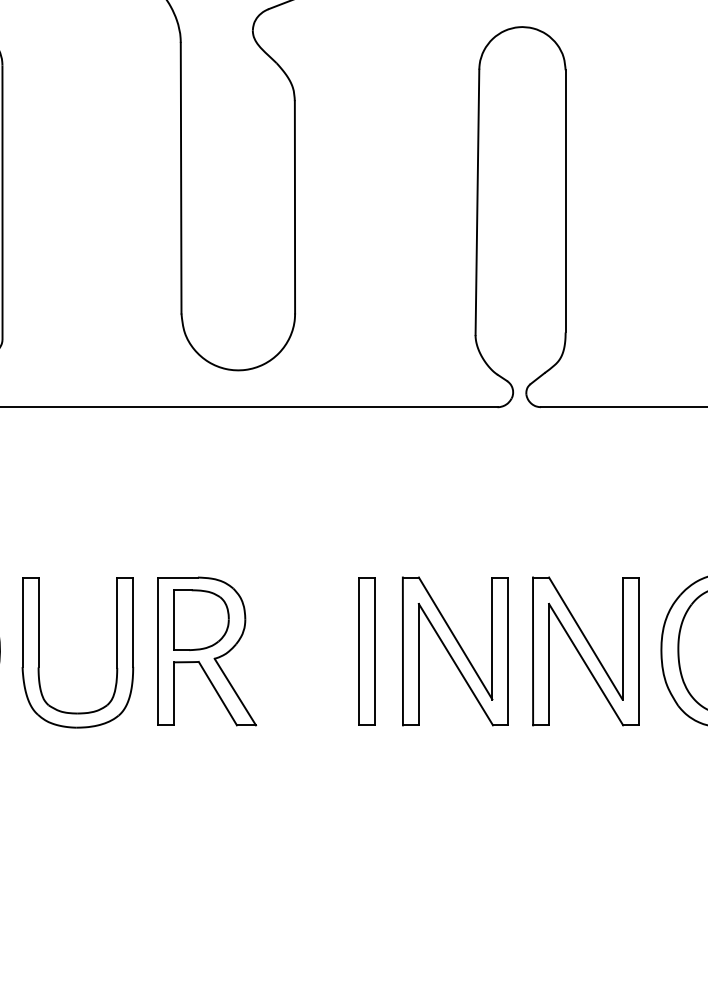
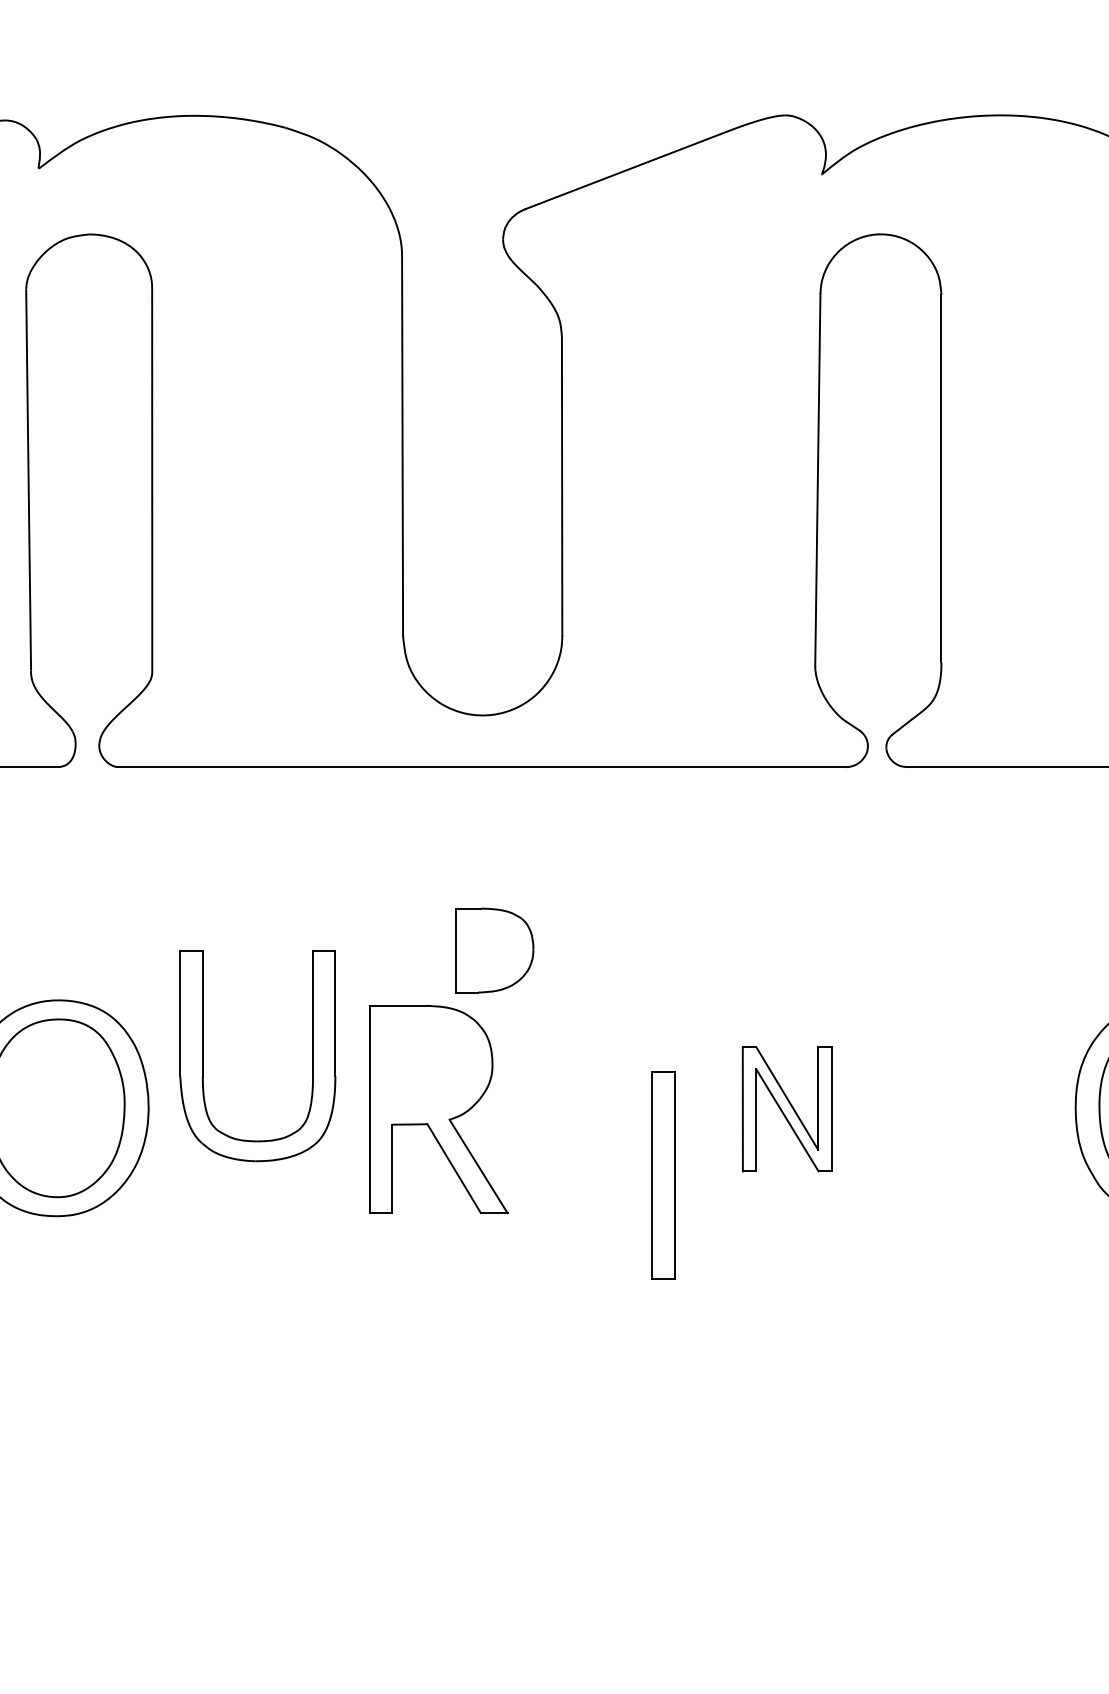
part: (201, 620) -> (494, 950), moved
part: (455, 650) -> (786, 1108), size x0.6
part: (585, 650) -> (969, 1108), removed
part: (367, 651) -> (663, 1175), moved
part: (39, 652) -> (203, 1056), moved

